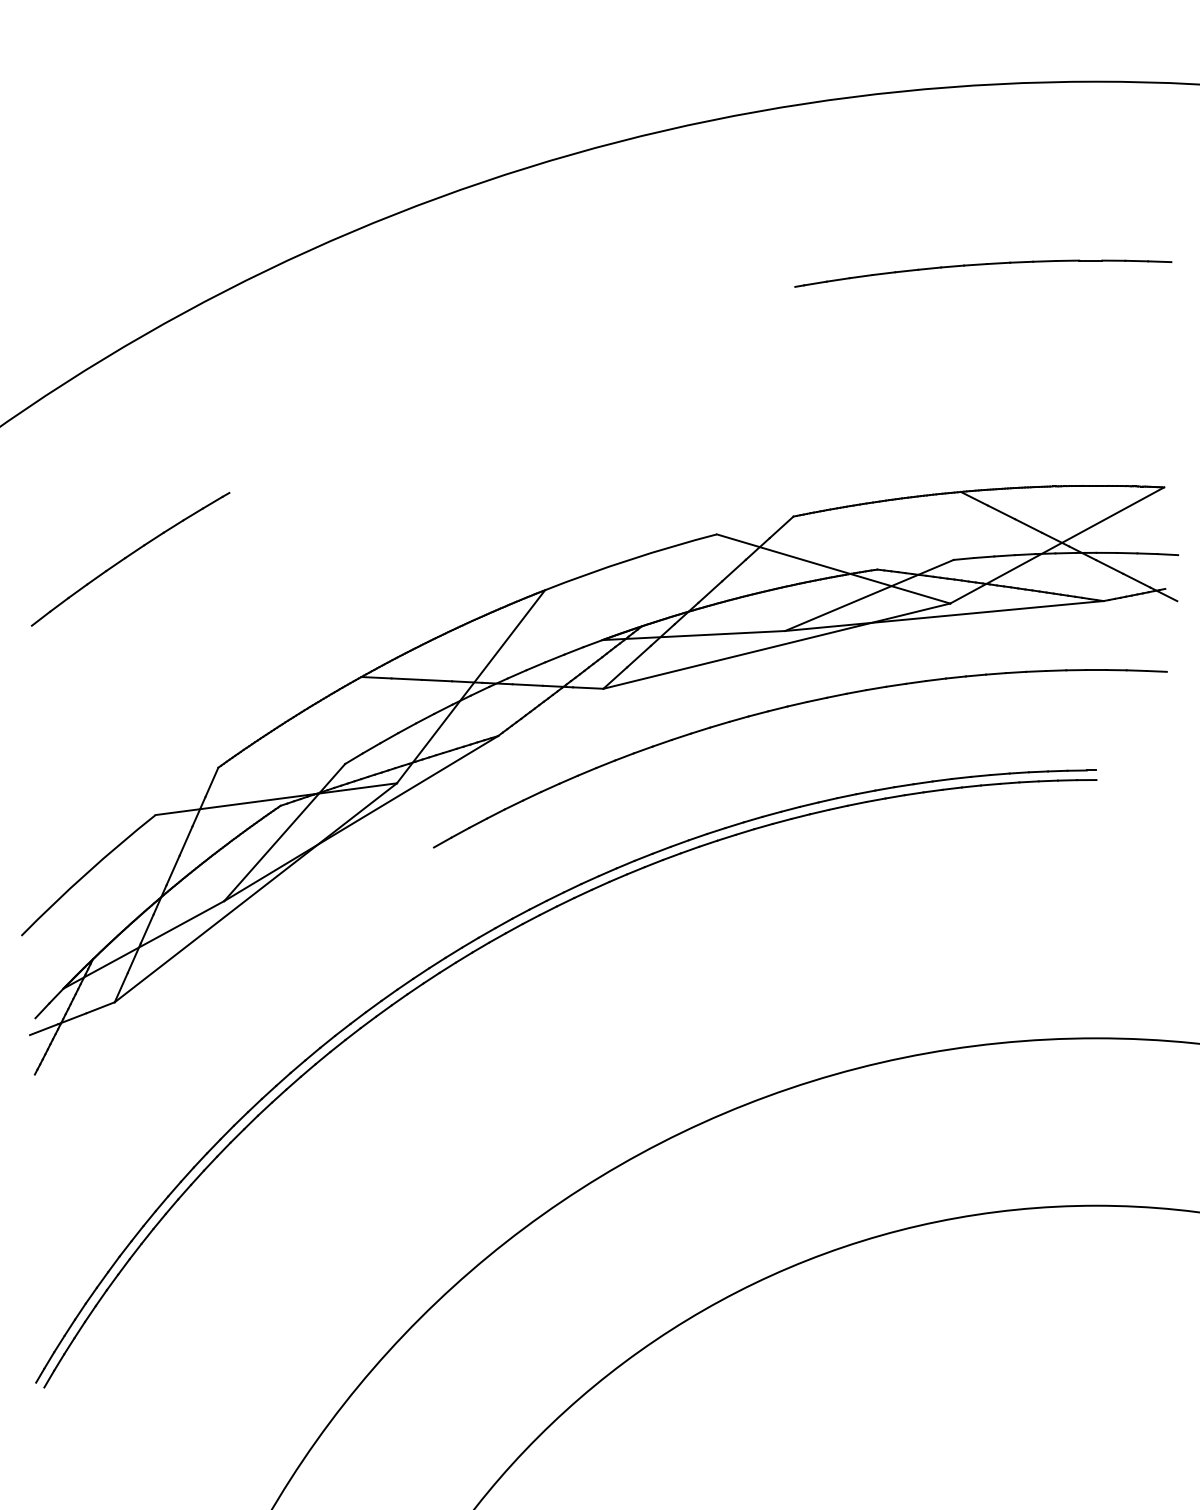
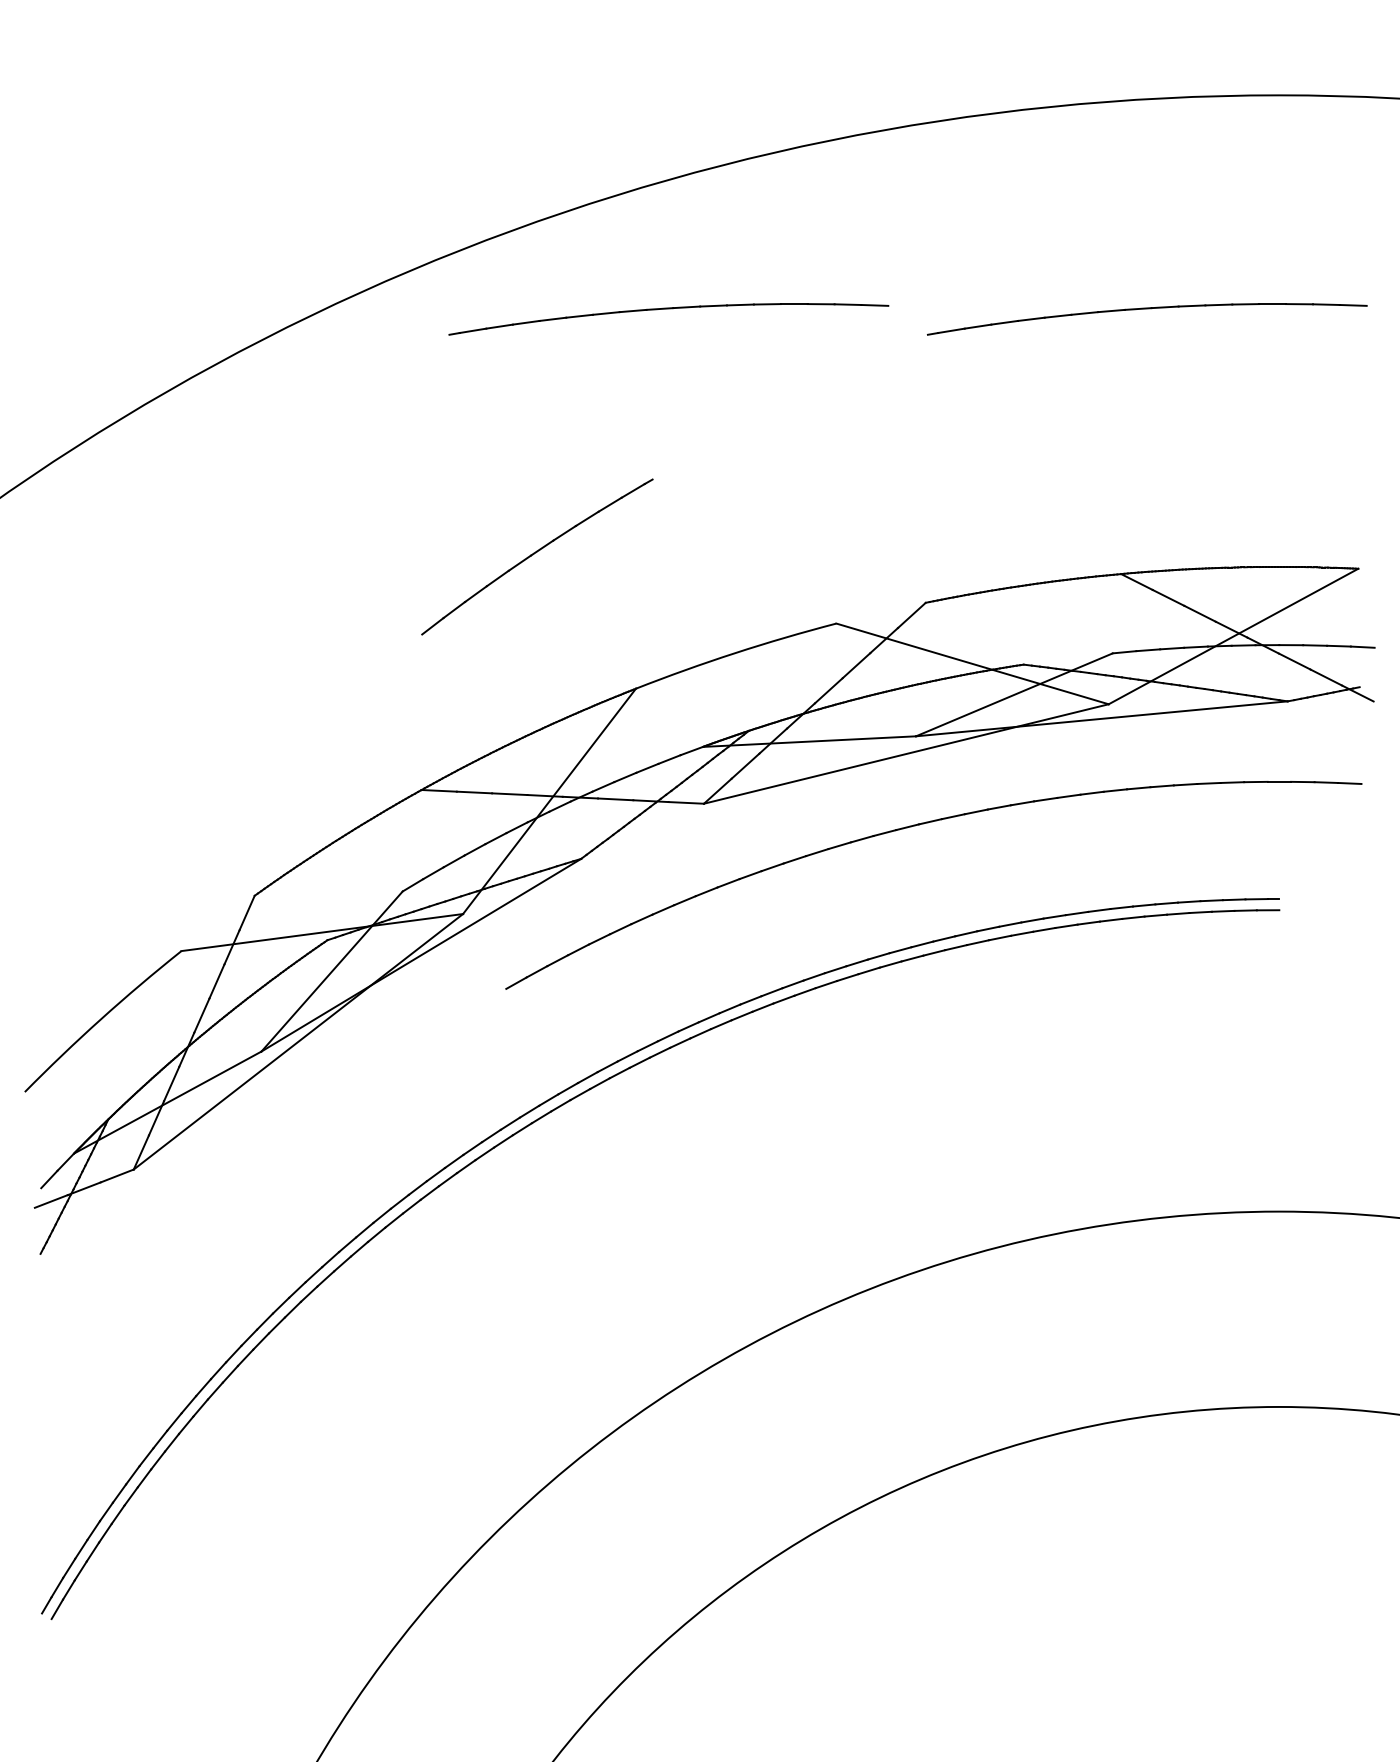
part: (573, 265) -> (669, 309), added
part: (130, 558) -> (537, 556), moved

